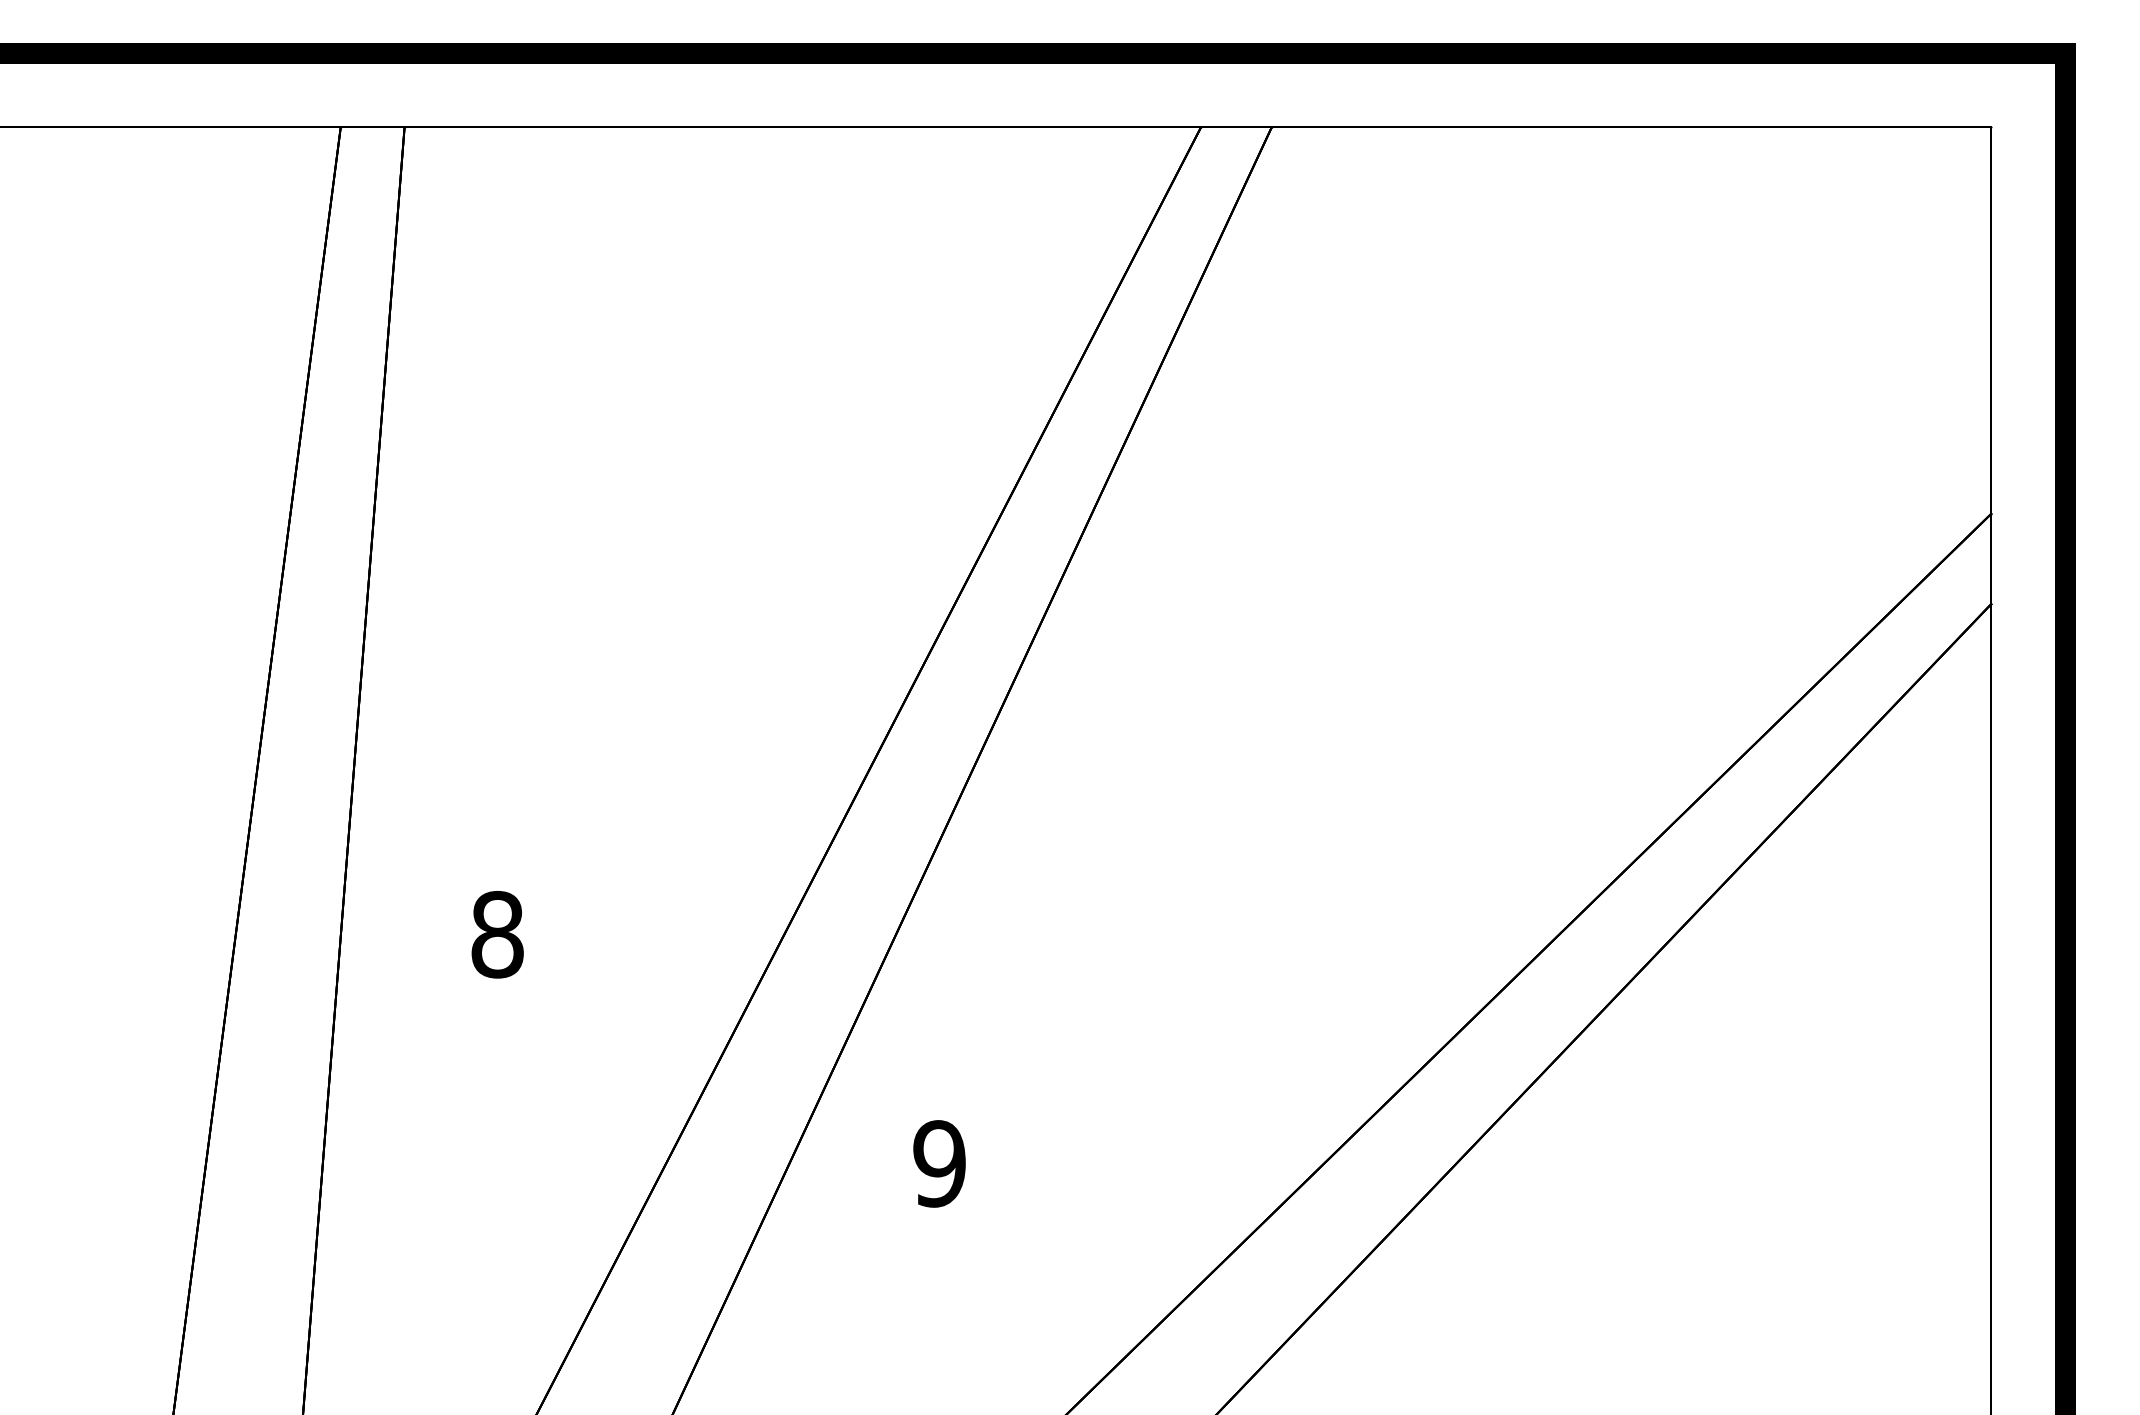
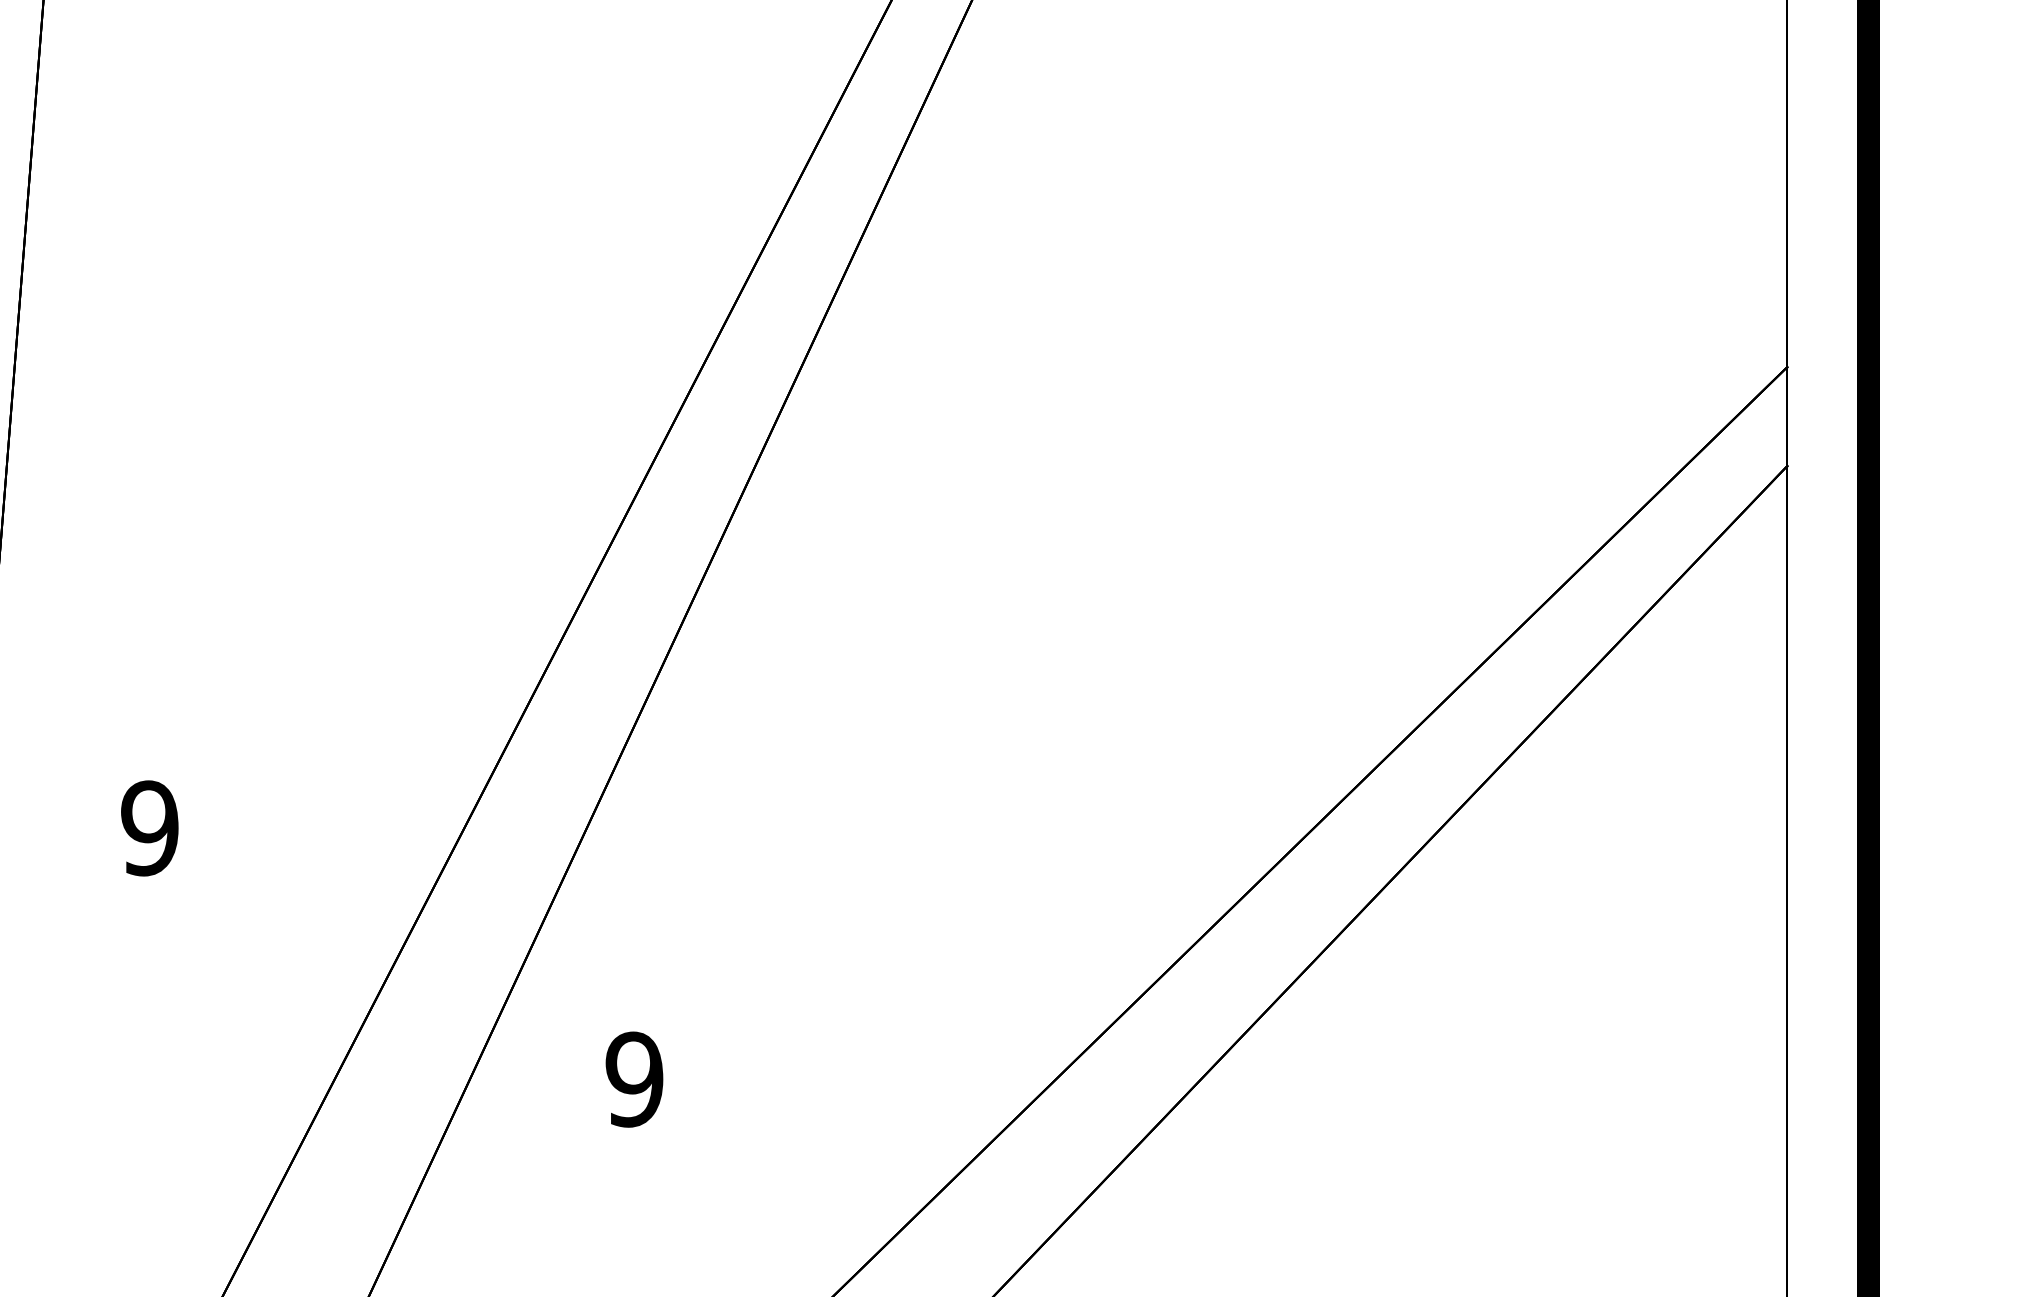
text: (497, 934) -> (149, 828), 8 -> 9

